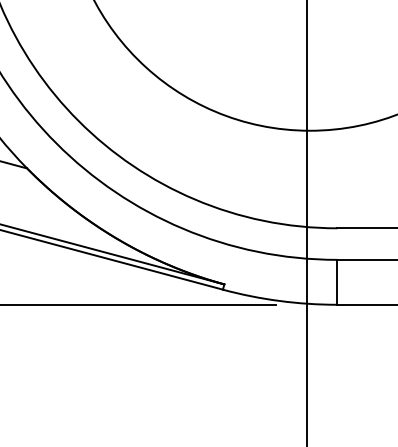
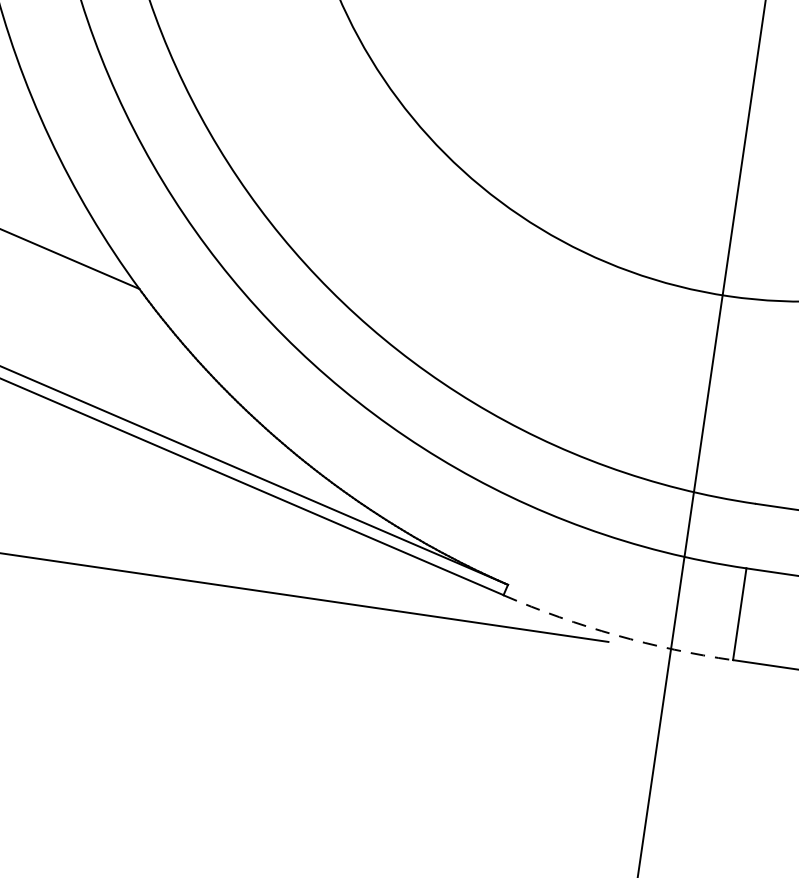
arc: (279, 301) -> (615, 636), solid -> dashed

